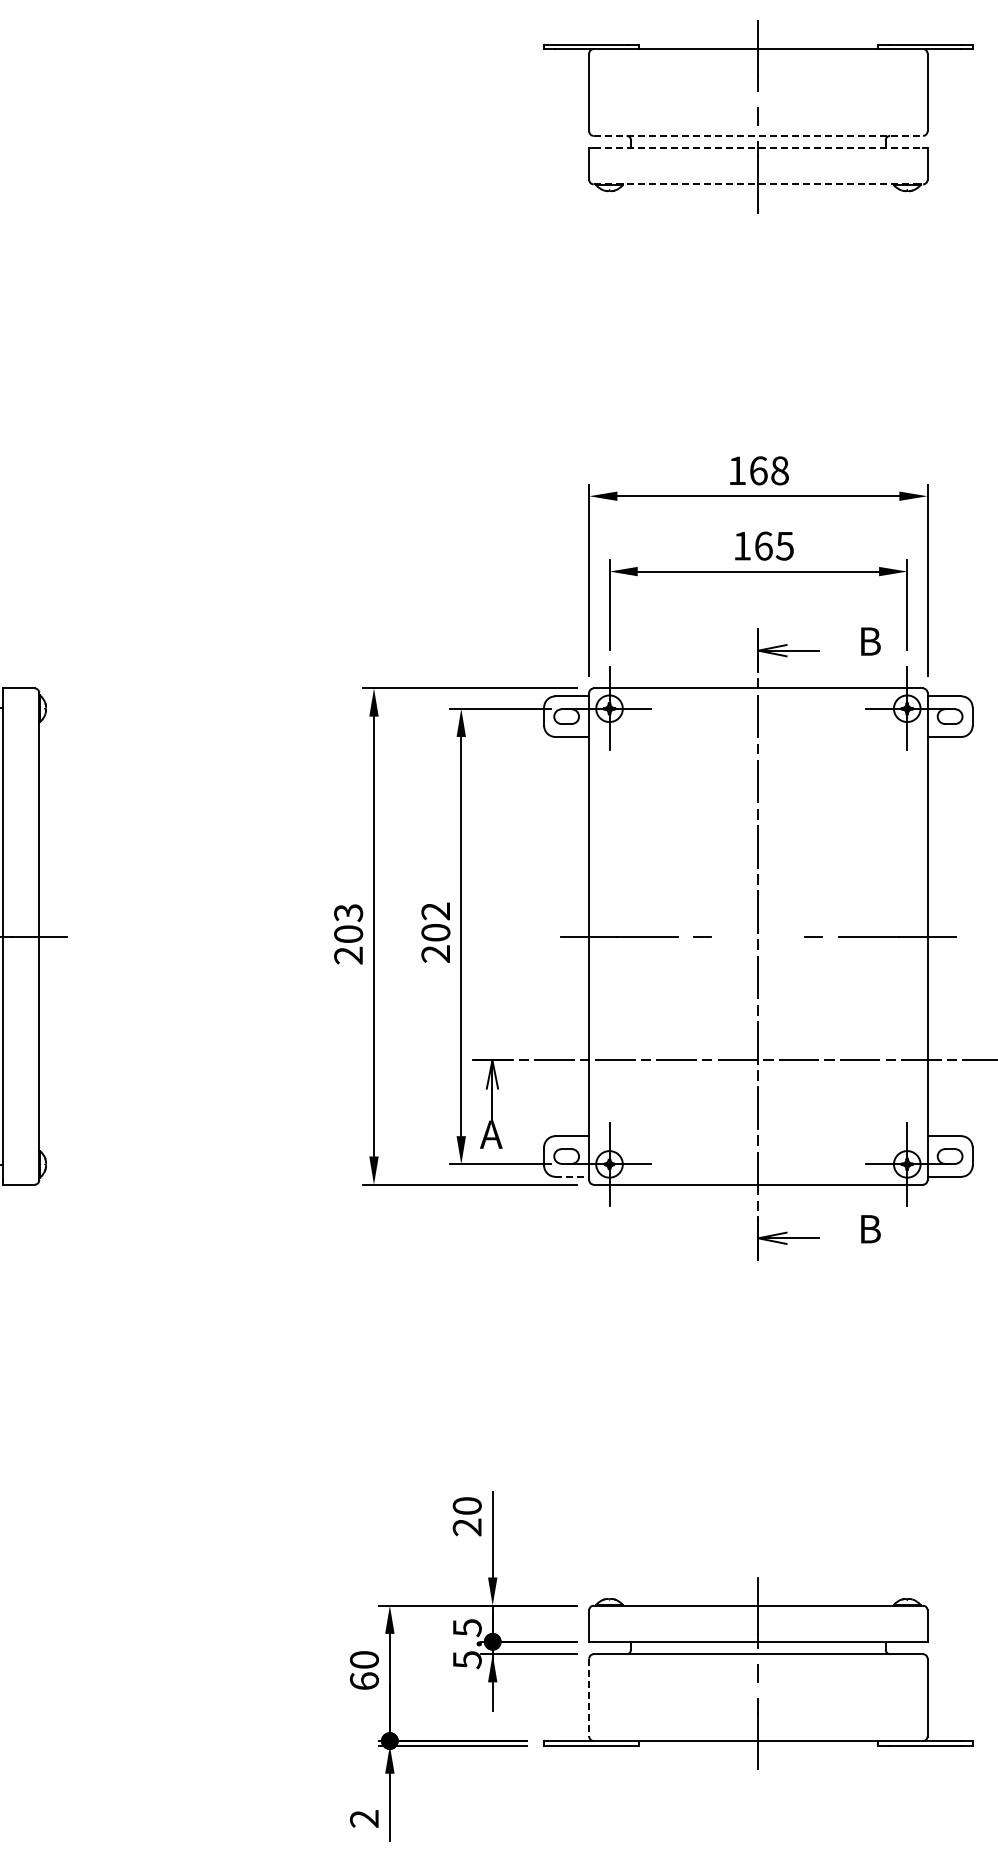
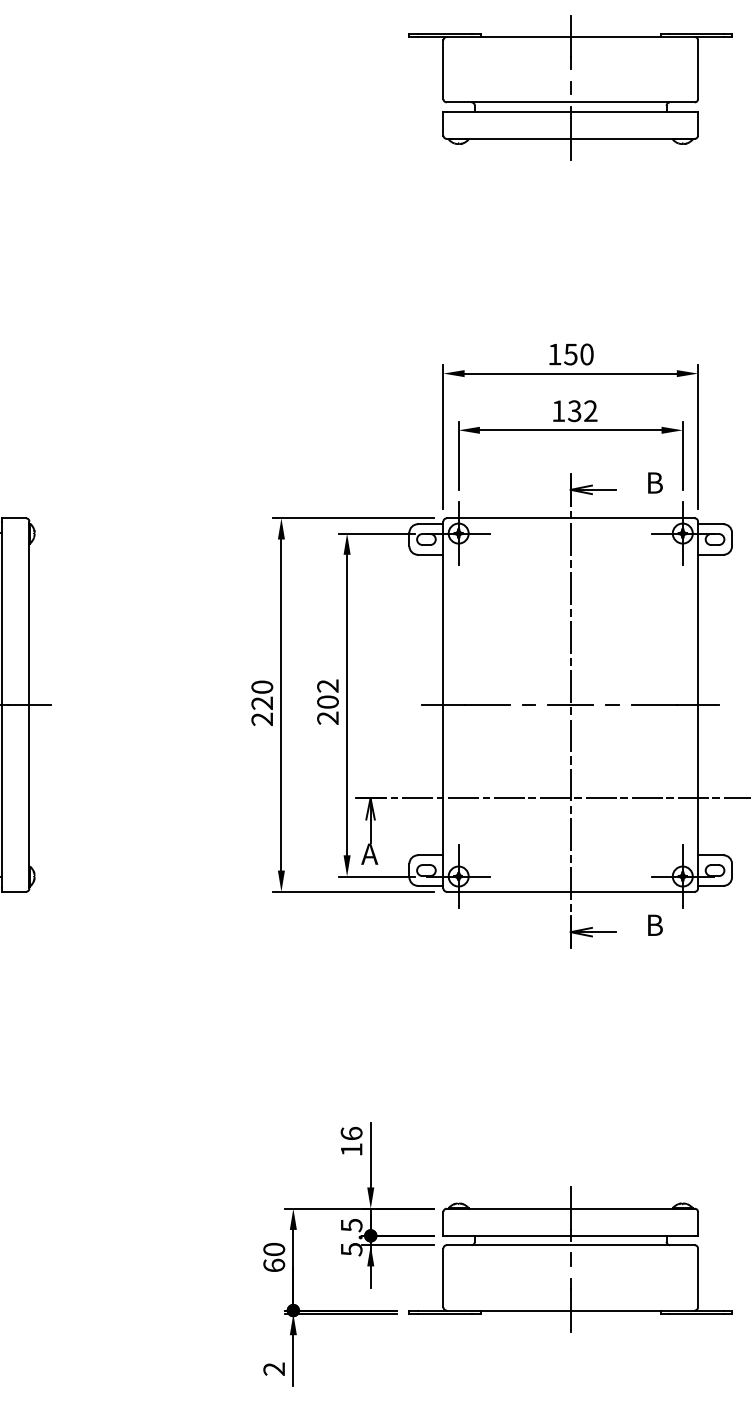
line: (758, 135) -> (570, 102), dashed -> solid
line: (758, 148) -> (570, 111), dashed -> solid
line: (758, 184) -> (570, 138), dashed -> solid
text: (768, 470) -> (578, 354), 168 -> 150
text: (773, 545) -> (582, 410), 165 -> 132
text: (348, 923) -> (262, 695), 203 -> 220
line: (758, 936) -> (570, 705), added
line: (572, 1176) -> (430, 885), dashed -> solid
text: (466, 1516) -> (351, 1141), 20 -> 16
line: (589, 1697) -> (443, 1277), dashed -> solid

